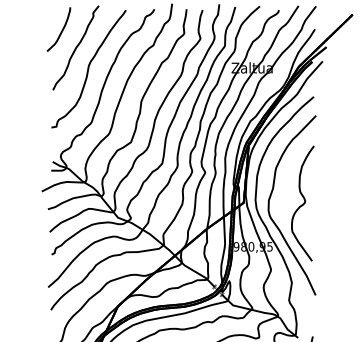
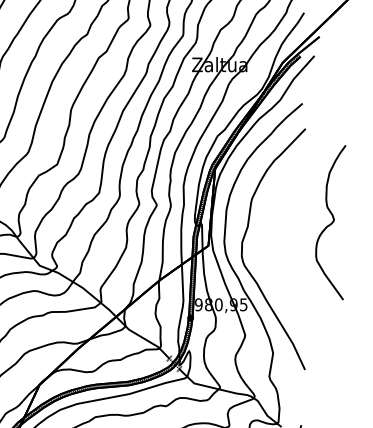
curve: (302, 203) -> (330, 222), moved

